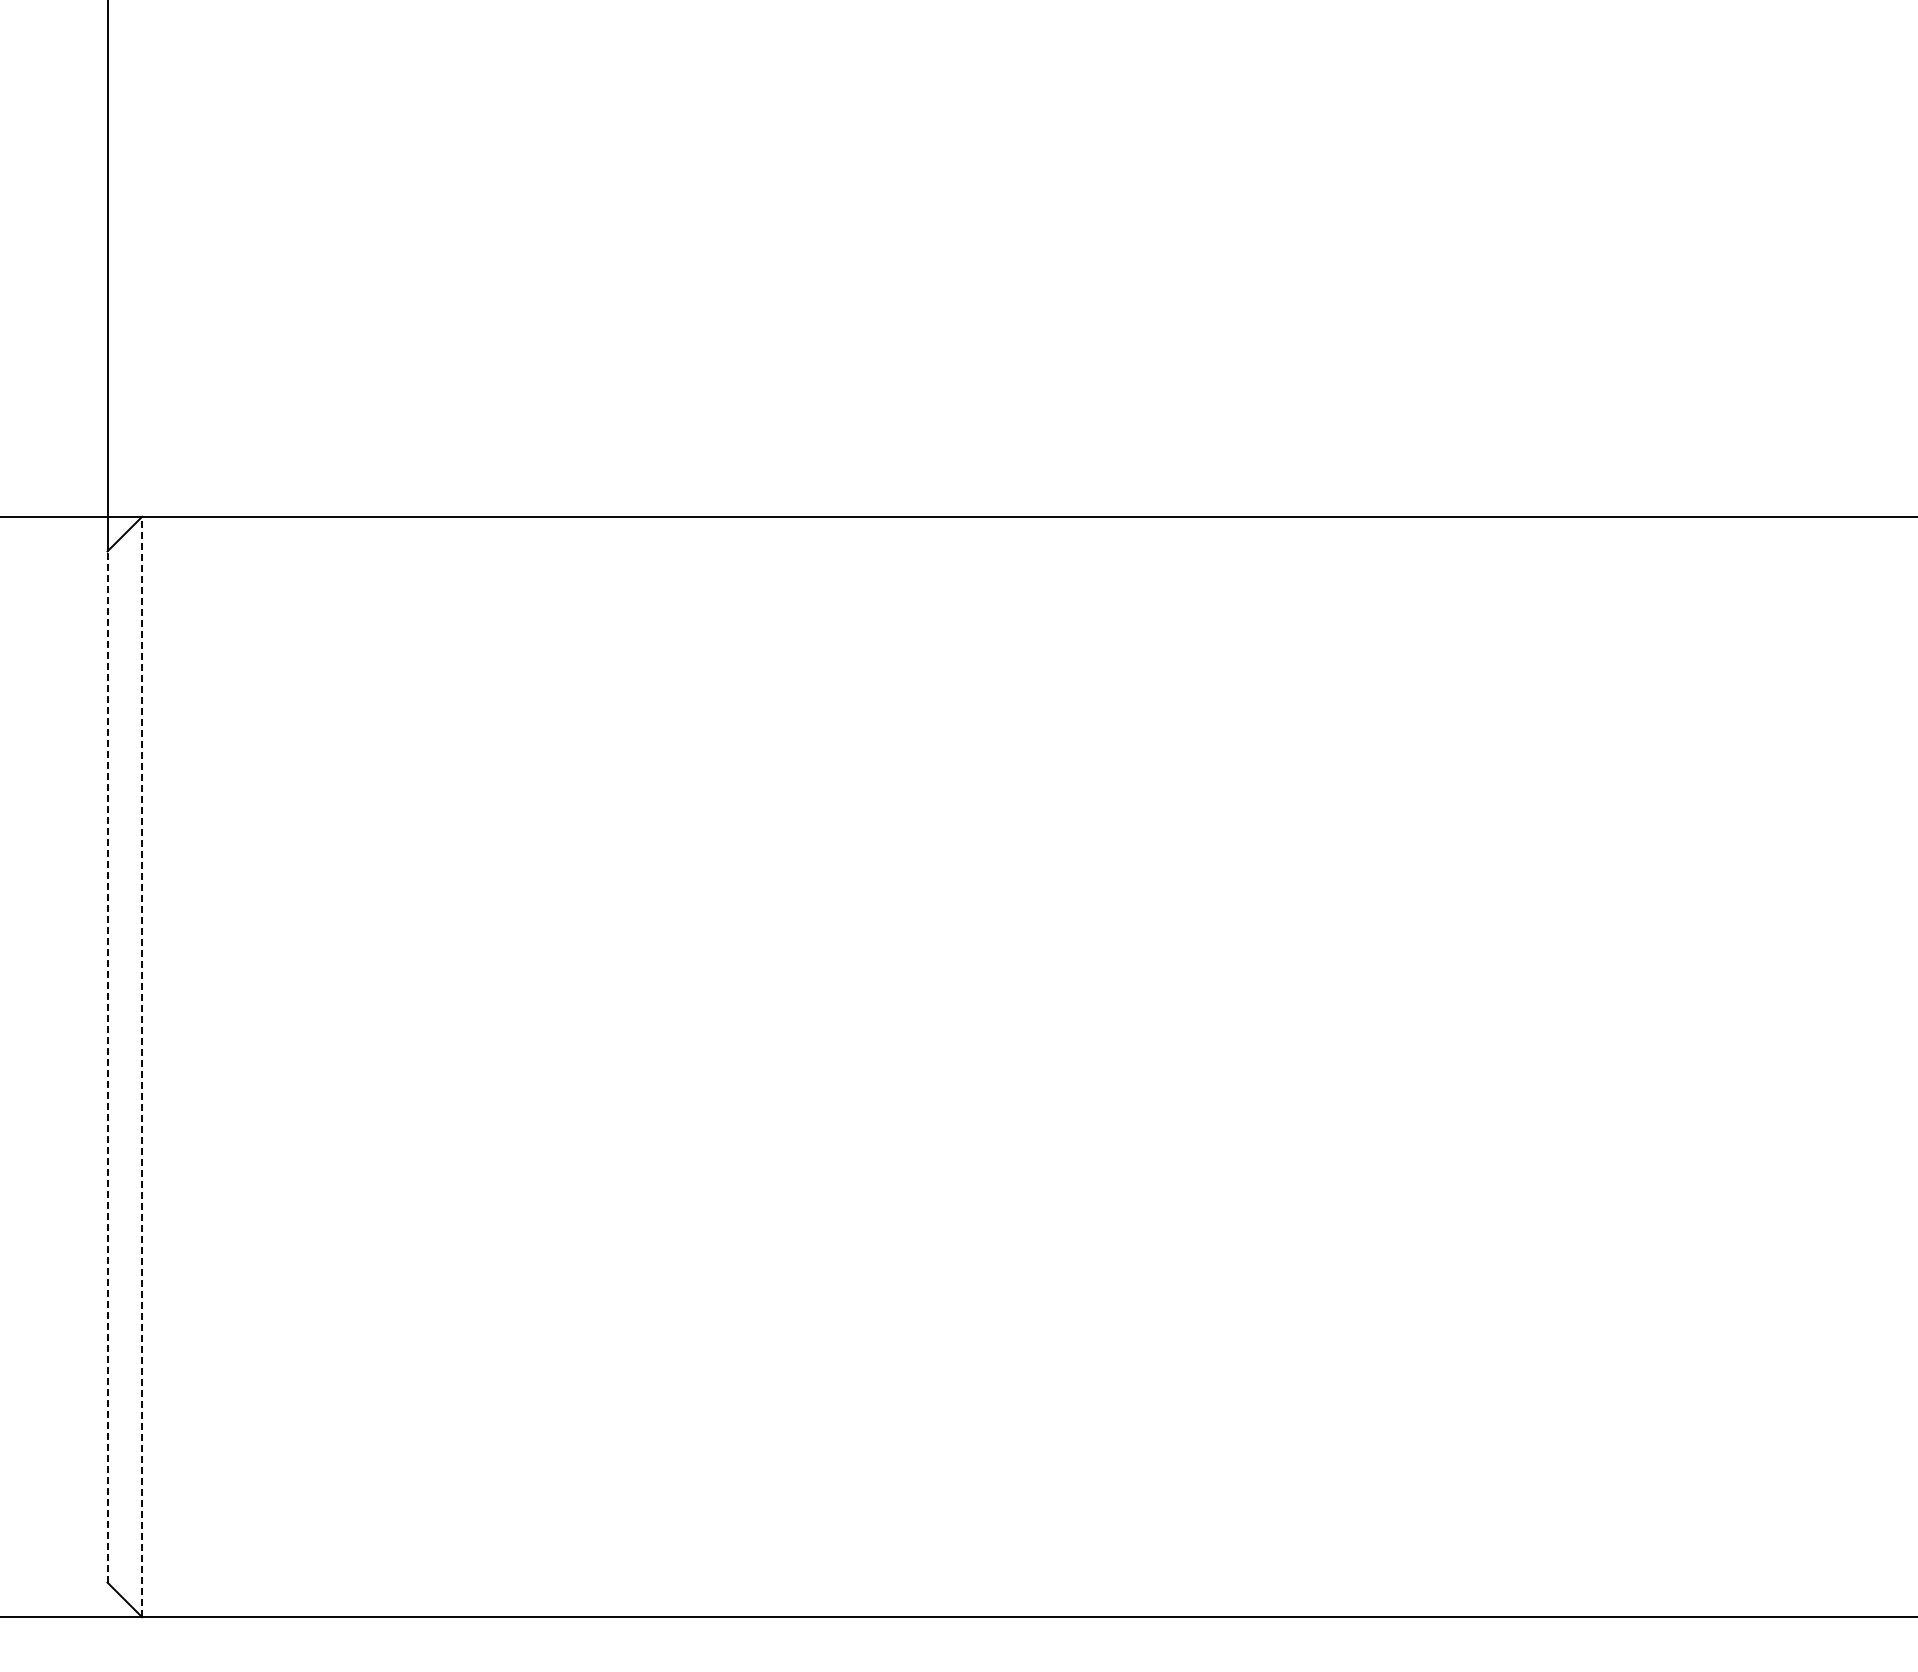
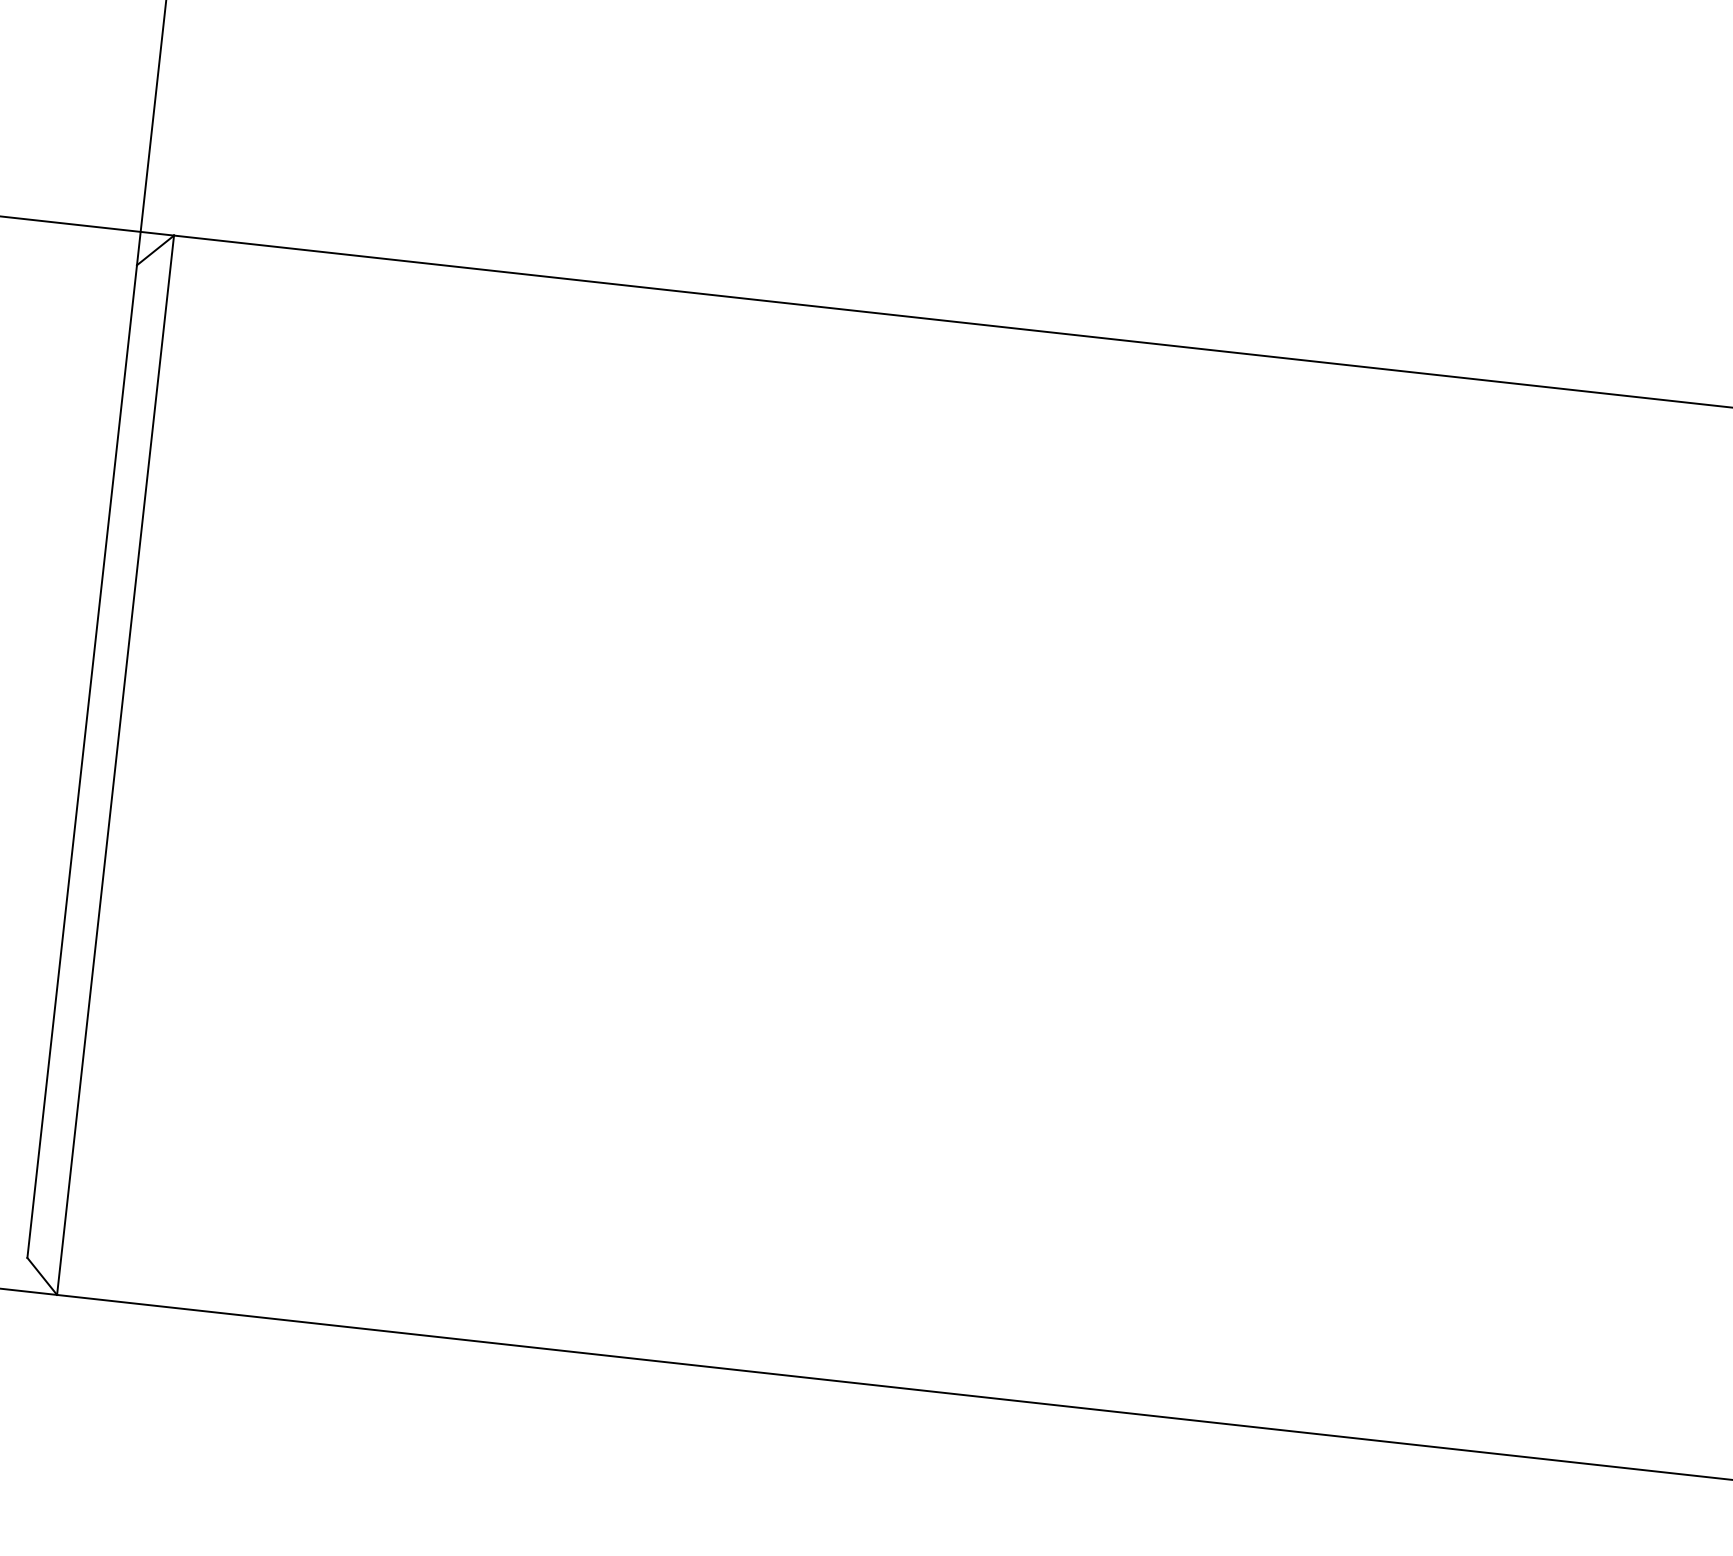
line: (142, 1066) -> (115, 764), dashed -> solid
line: (107, 1067) -> (82, 762), dashed -> solid

